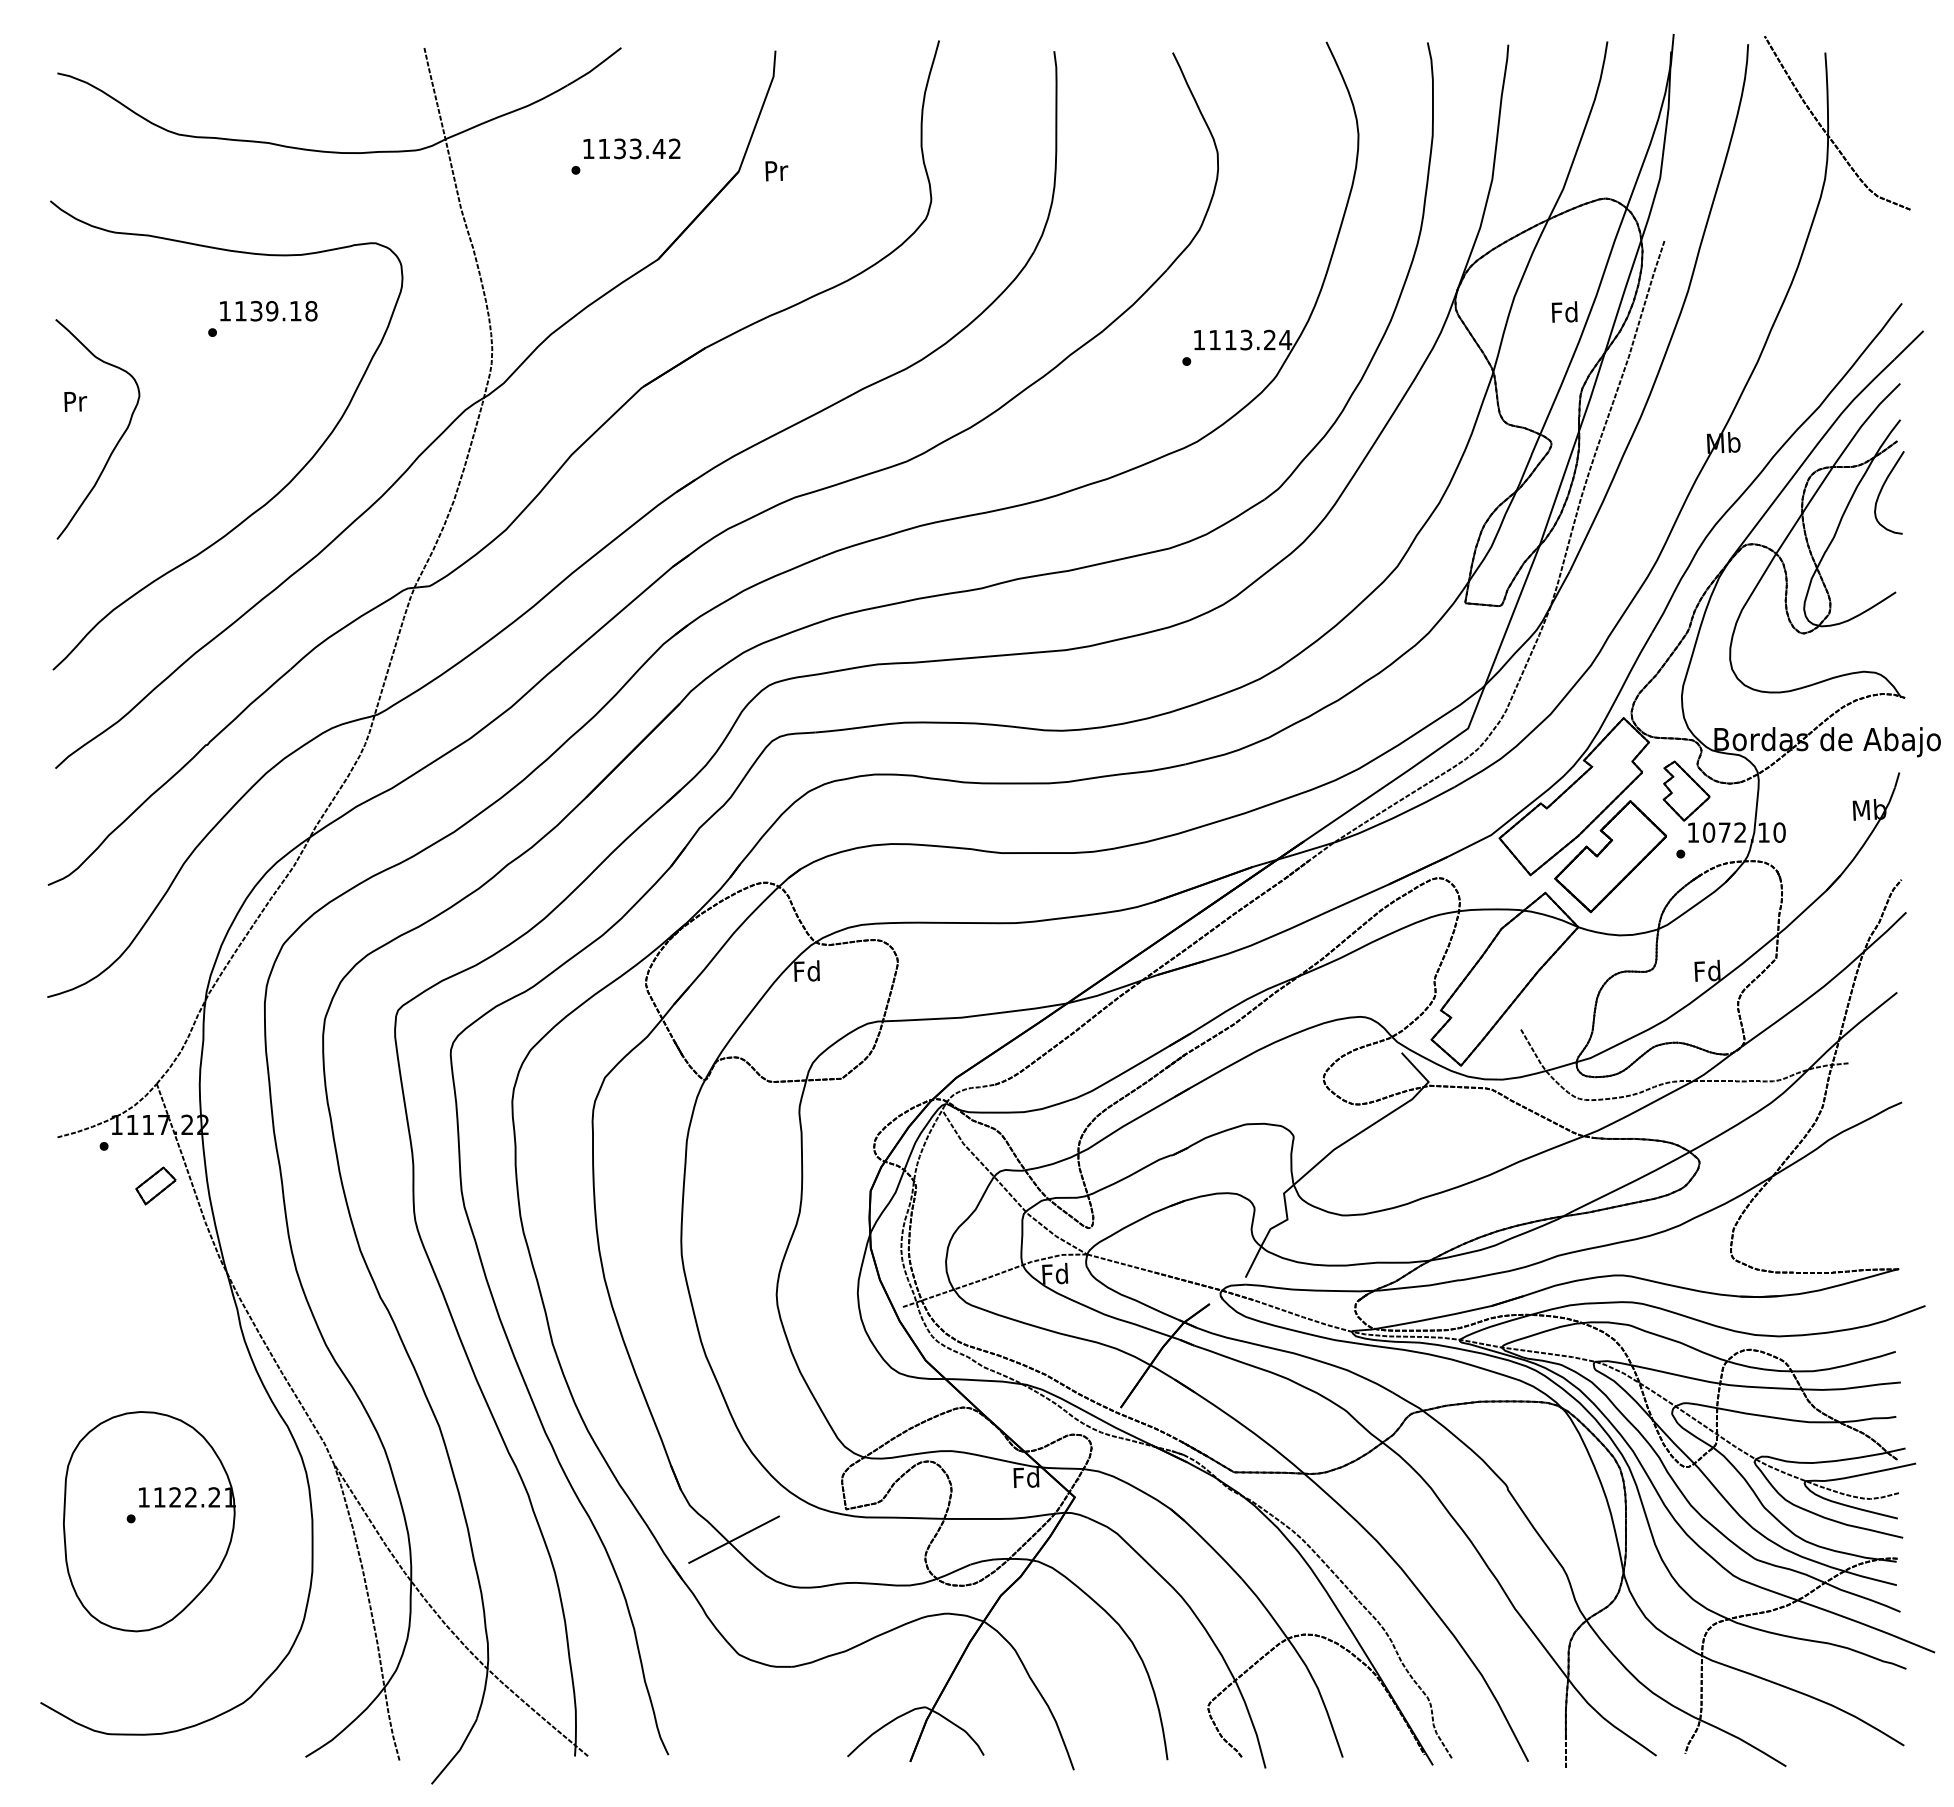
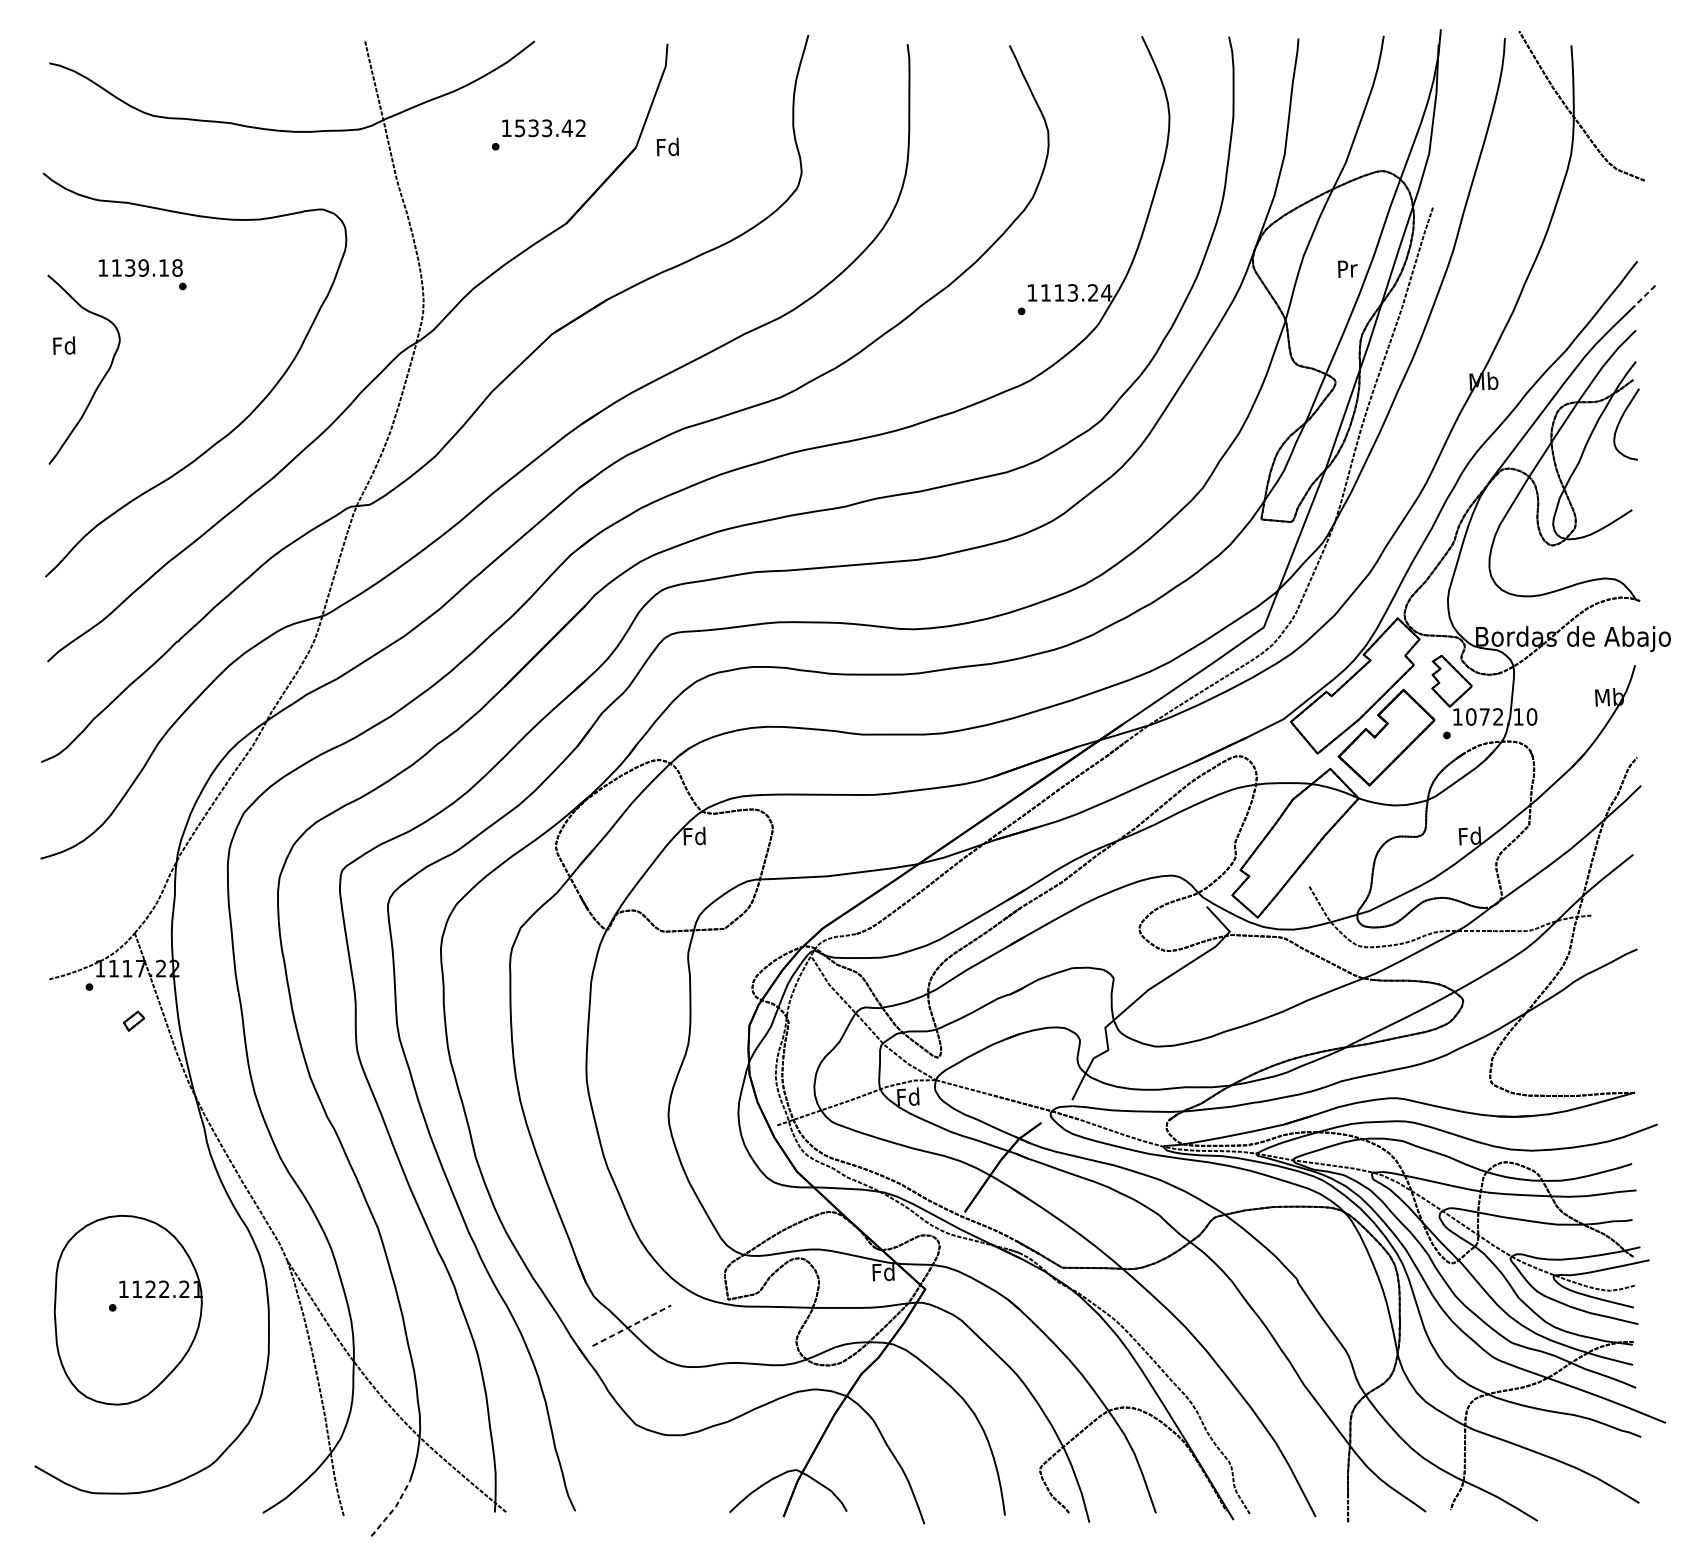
text: (604, 149) -> (520, 128), 1133.42 -> 1533.42
text: (775, 170) -> (667, 146), Pr -> Fd
text: (268, 310) -> (140, 267), moved
text: (1564, 311) -> (1346, 268), Fd -> Pr
line: (1909, 344) -> (1643, 296), solid -> dashed
text: (74, 400) -> (63, 344), Pr -> Fd
part: (155, 1185) -> (133, 1020), size x0.6
line: (734, 1539) -> (632, 1325), solid -> dashed
line: (458, 1752) -> (394, 1508), solid -> dashed

